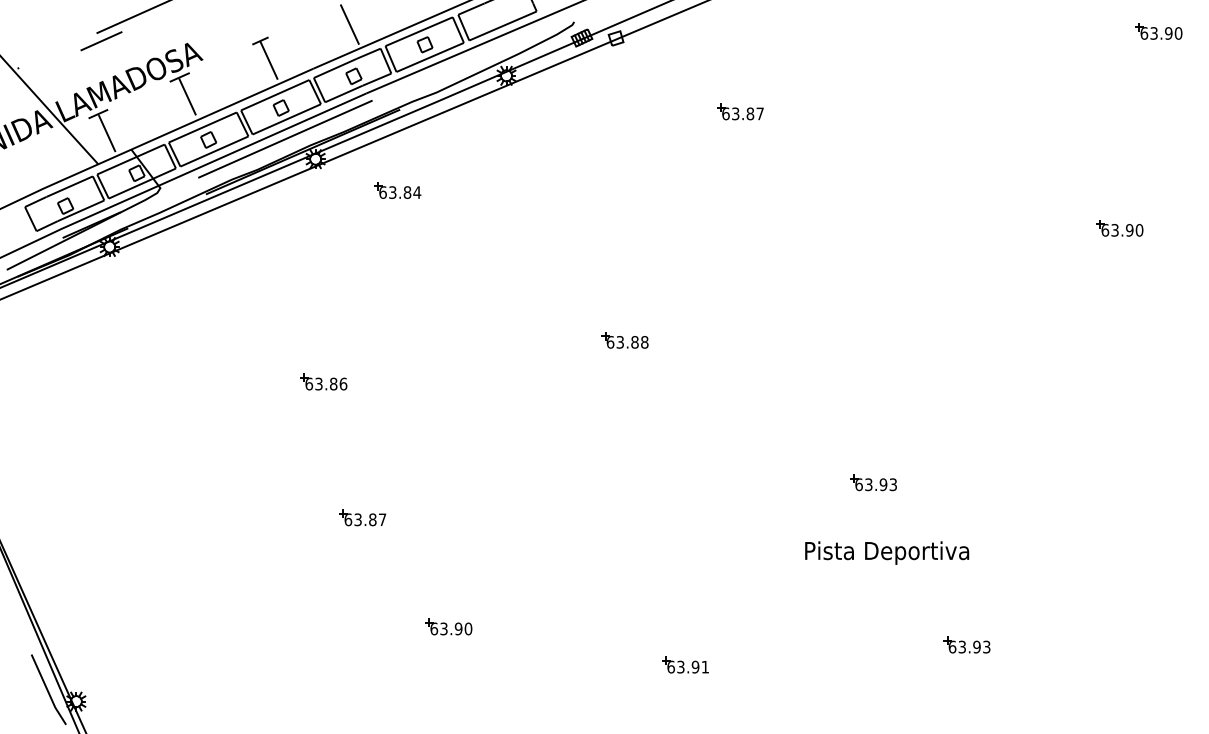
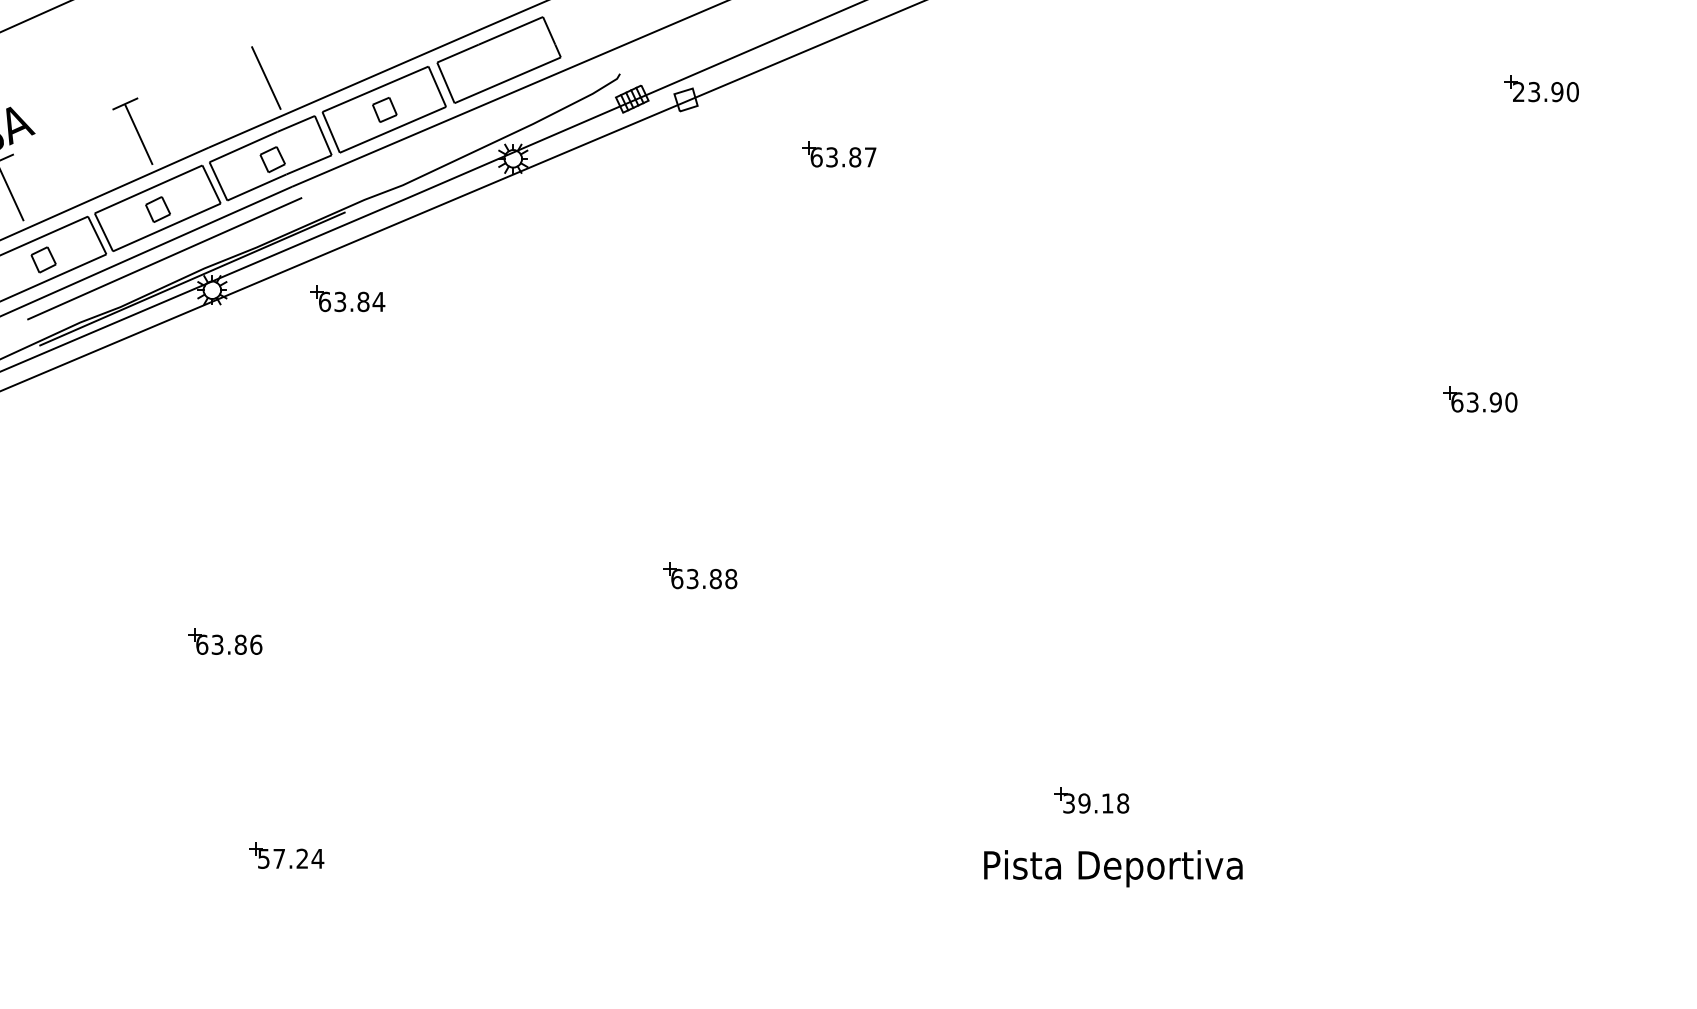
text: (1144, 33) -> (1519, 92), 63.90 -> 23.90
part: (740, 111) -> (839, 153), moved
part: (397, 190) -> (347, 298), moved
text: (876, 484) -> (1096, 803), 63.93 -> 39.18
text: (365, 519) -> (290, 858), 63.87 -> 57.24
text: (887, 552) -> (1113, 867), moved

